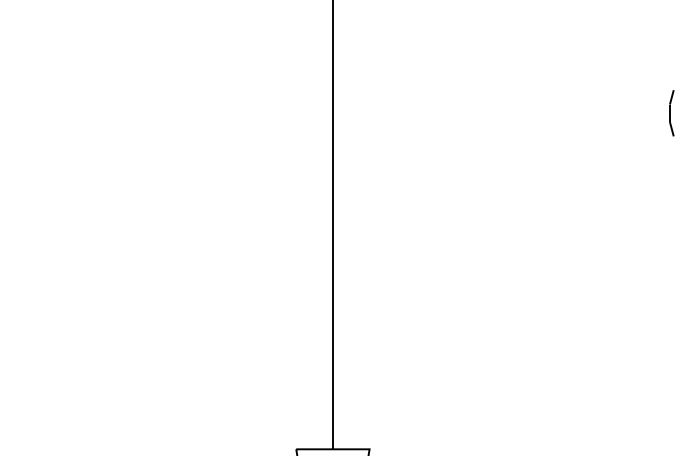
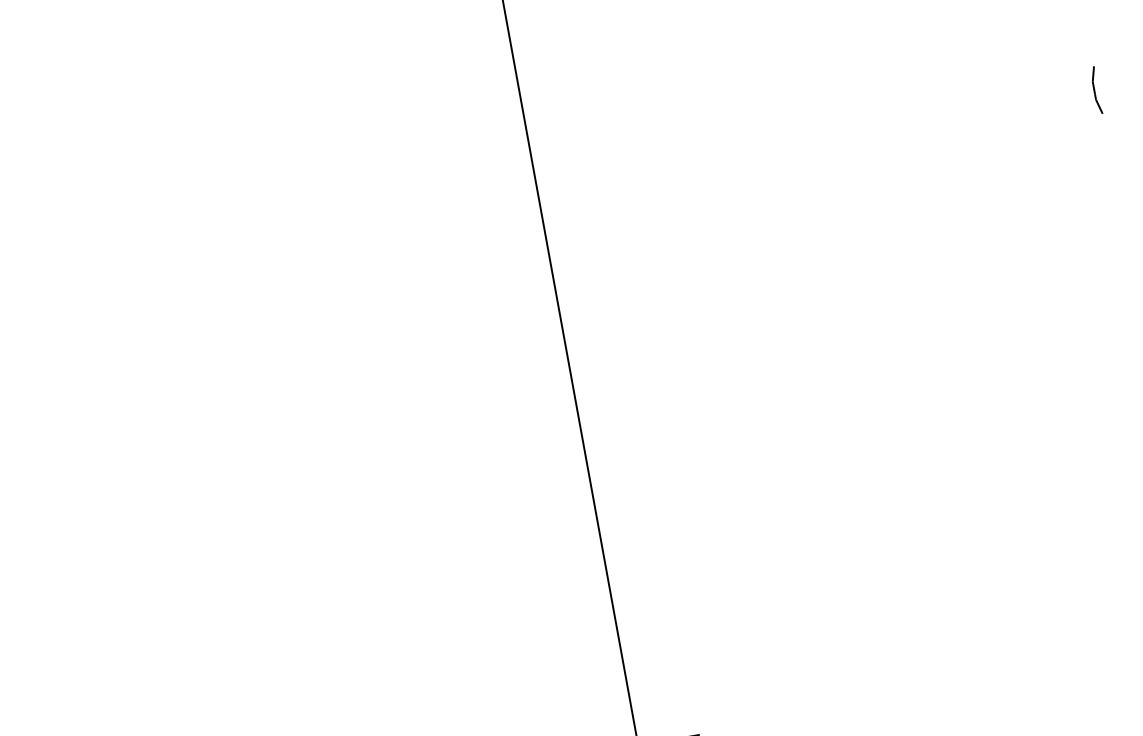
part: (671, 112) -> (1095, 89), size x0.62

